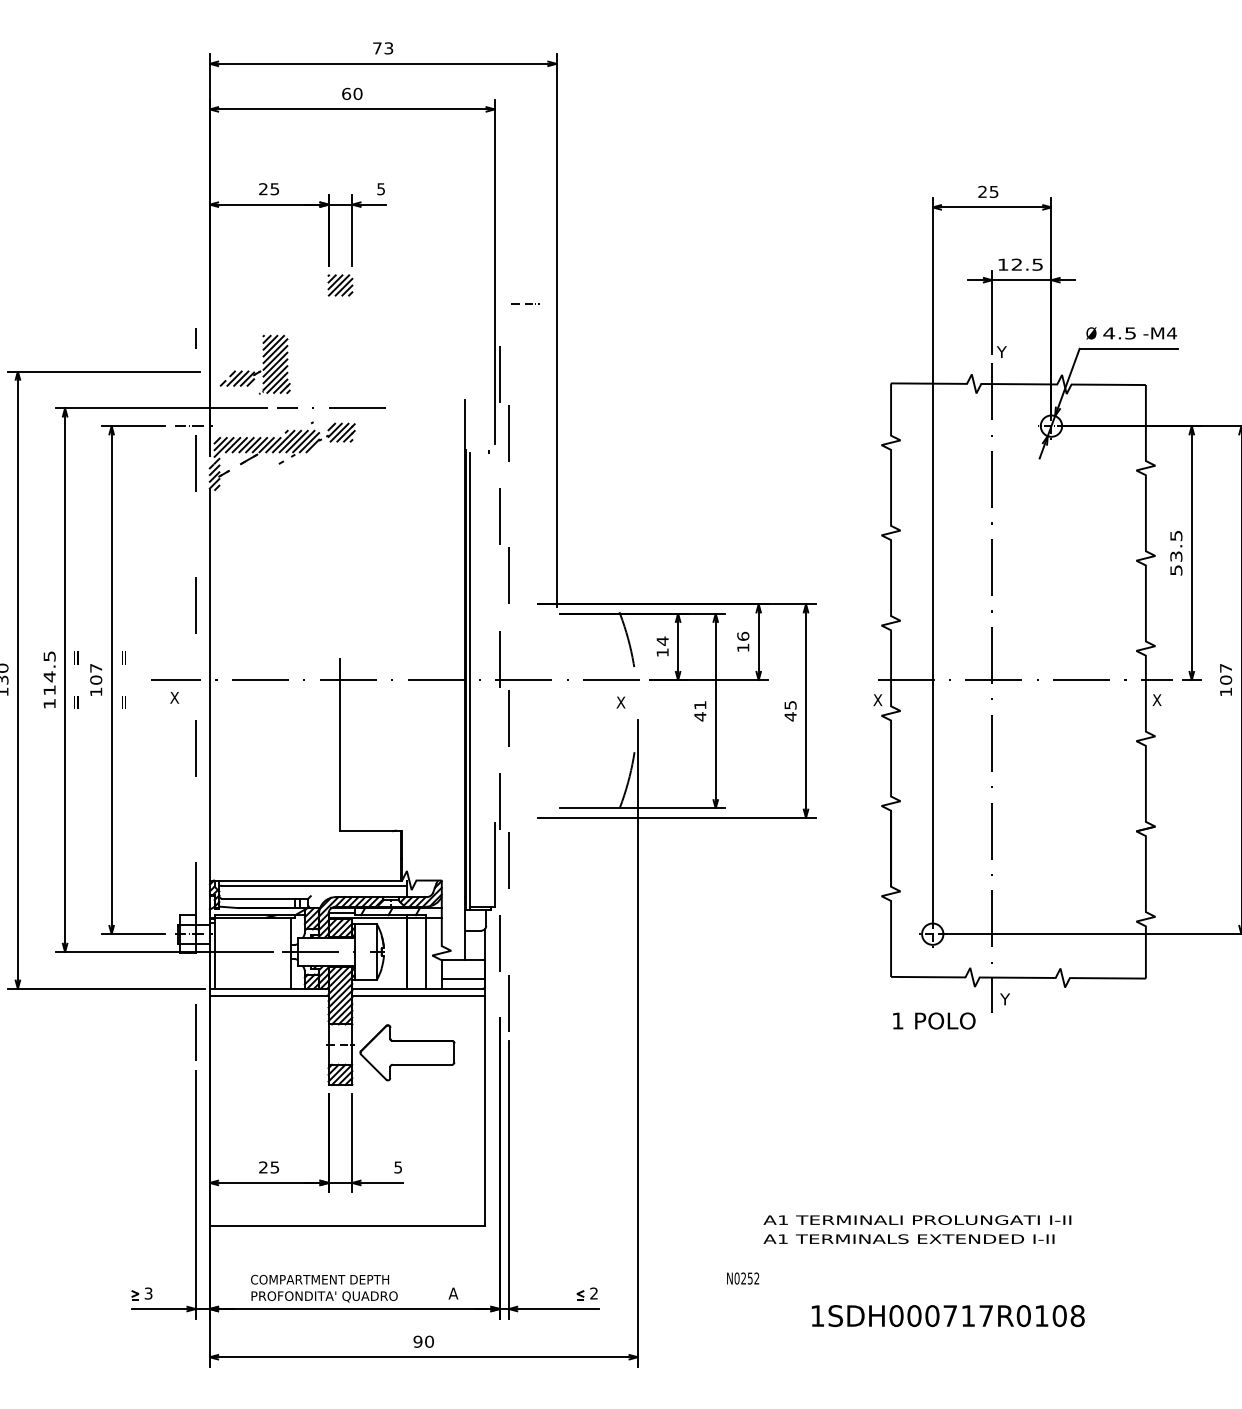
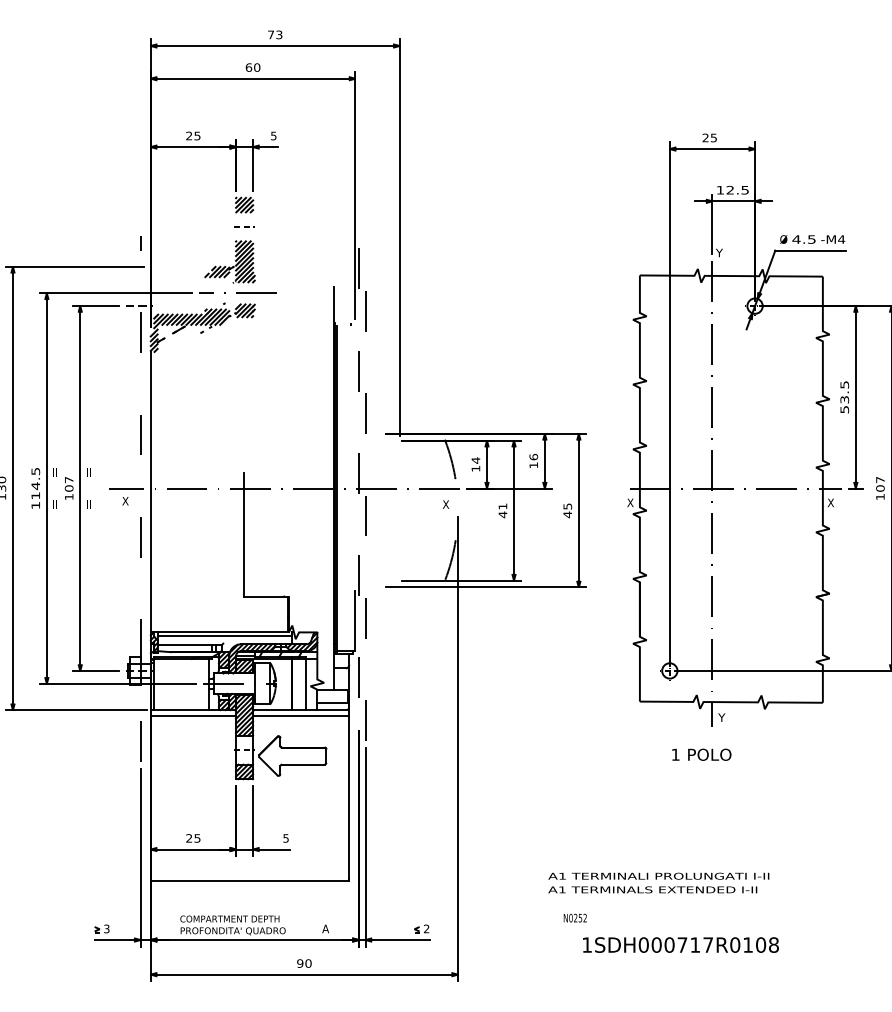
line: (525, 303) -> (244, 226), moved
part: (254, 371) -> (229, 266), moved
text: (934, 1020) -> (701, 754), moved
text: (743, 1278) -> (575, 918), moved

